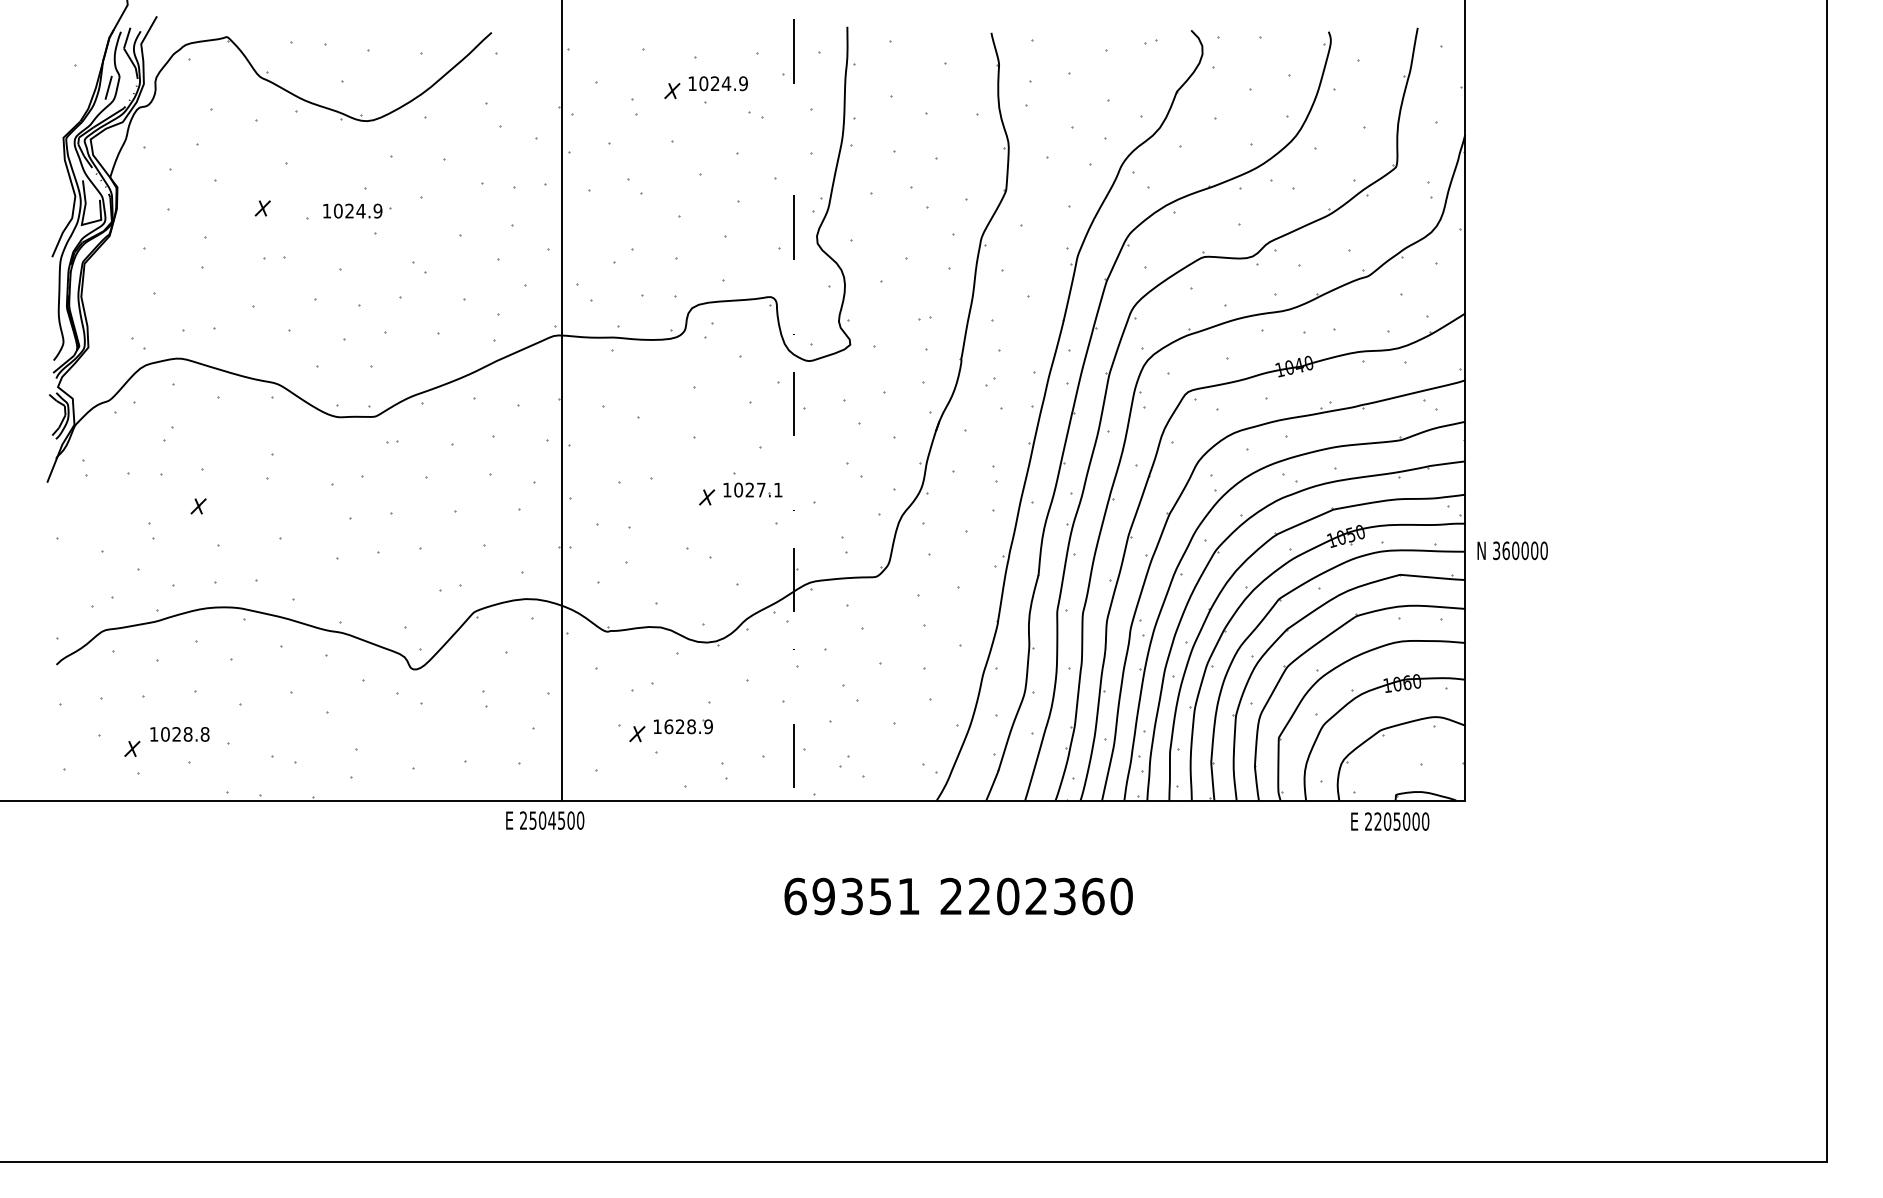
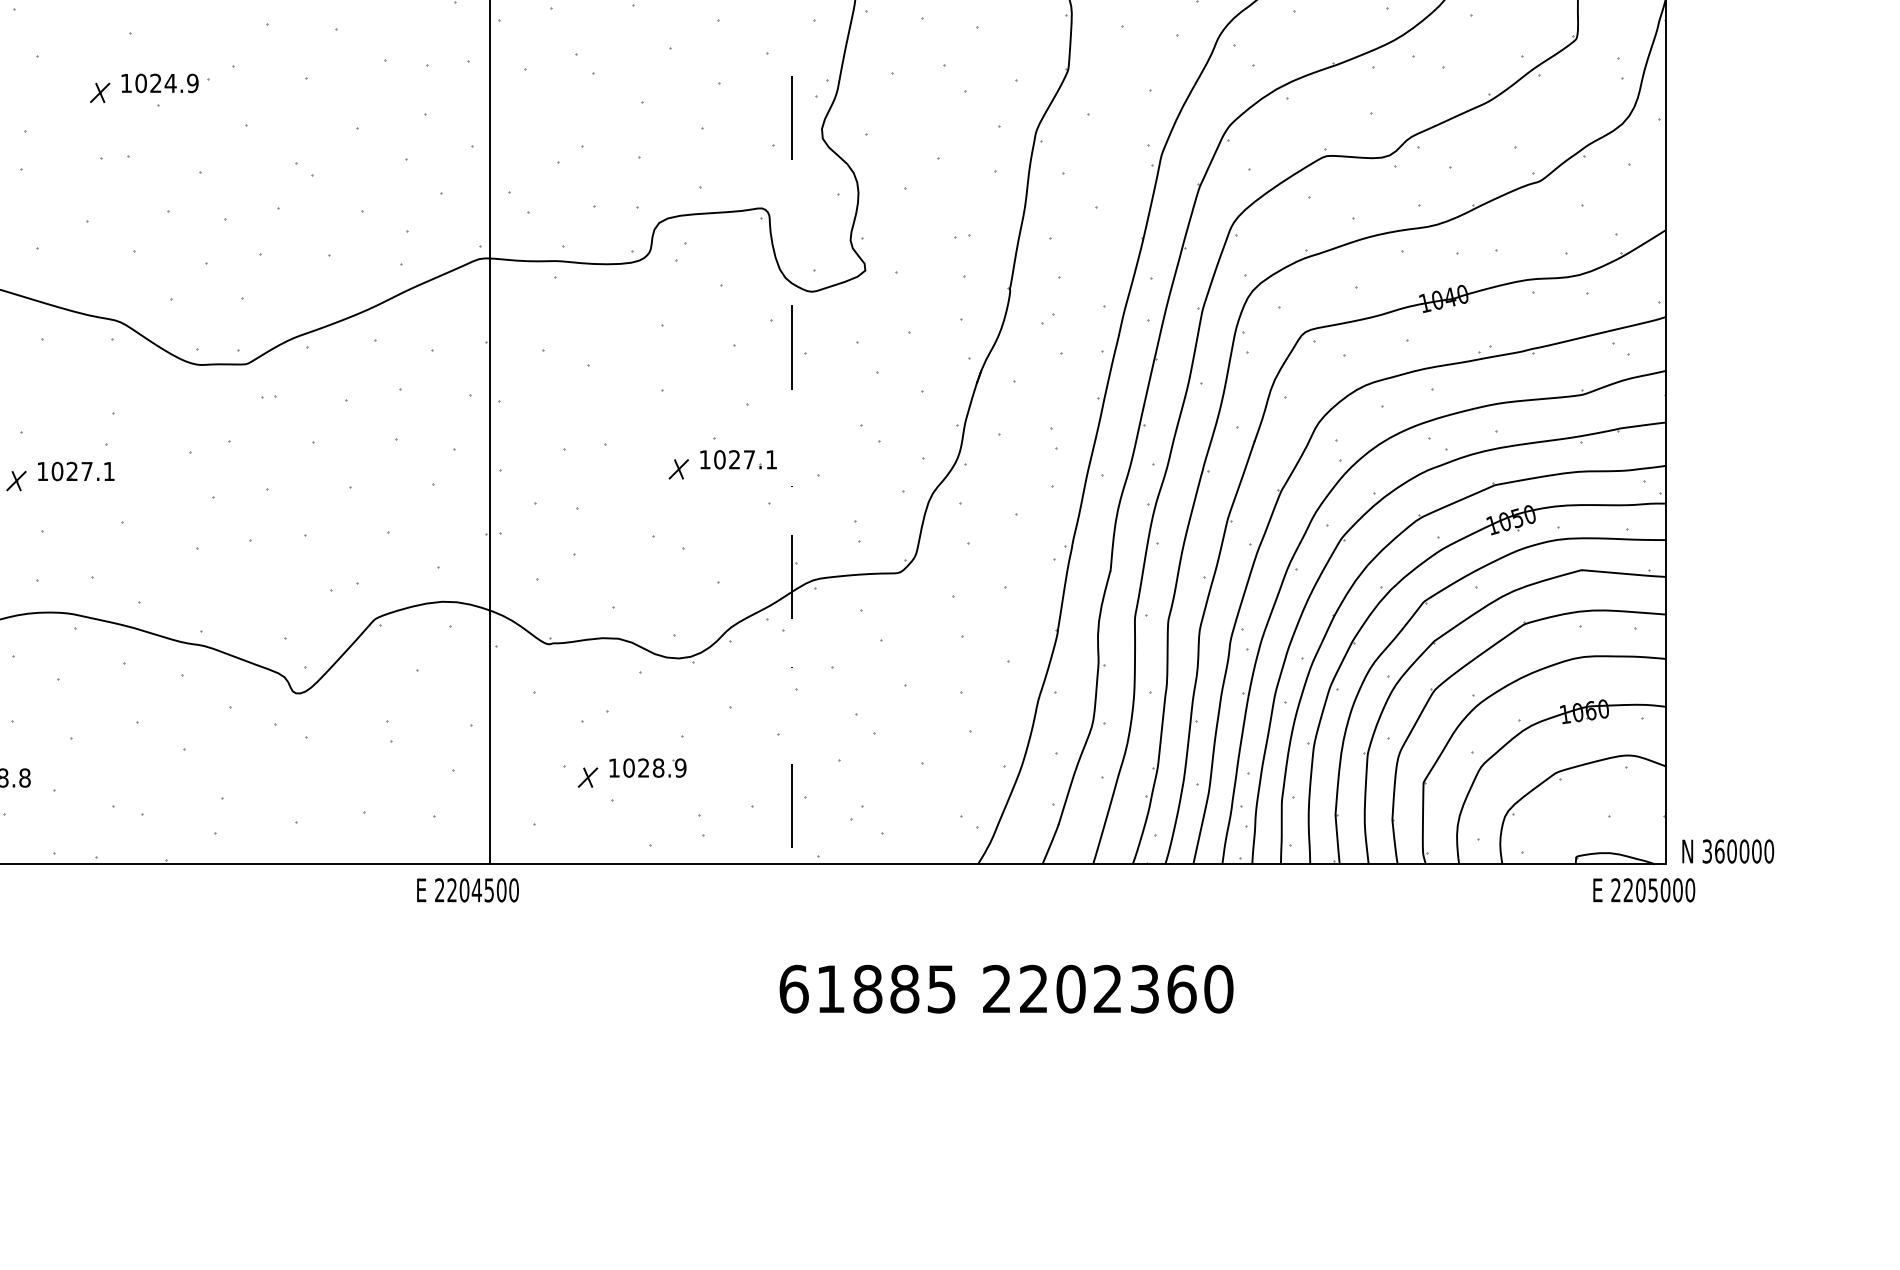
part: (357, 210) -> (166, 82), moved
part: (244, 498) -> (76, 470), added
text: (1512, 550) -> (1727, 851), moved
text: (668, 726) -> (628, 767), 1628.9 -> 1028.9
text: (532, 820) -> (451, 890), 2504500 -> 2204500
text: (1390, 821) -> (1644, 890), moved
text: (865, 896) -> (885, 989), 69351 -> 61885

